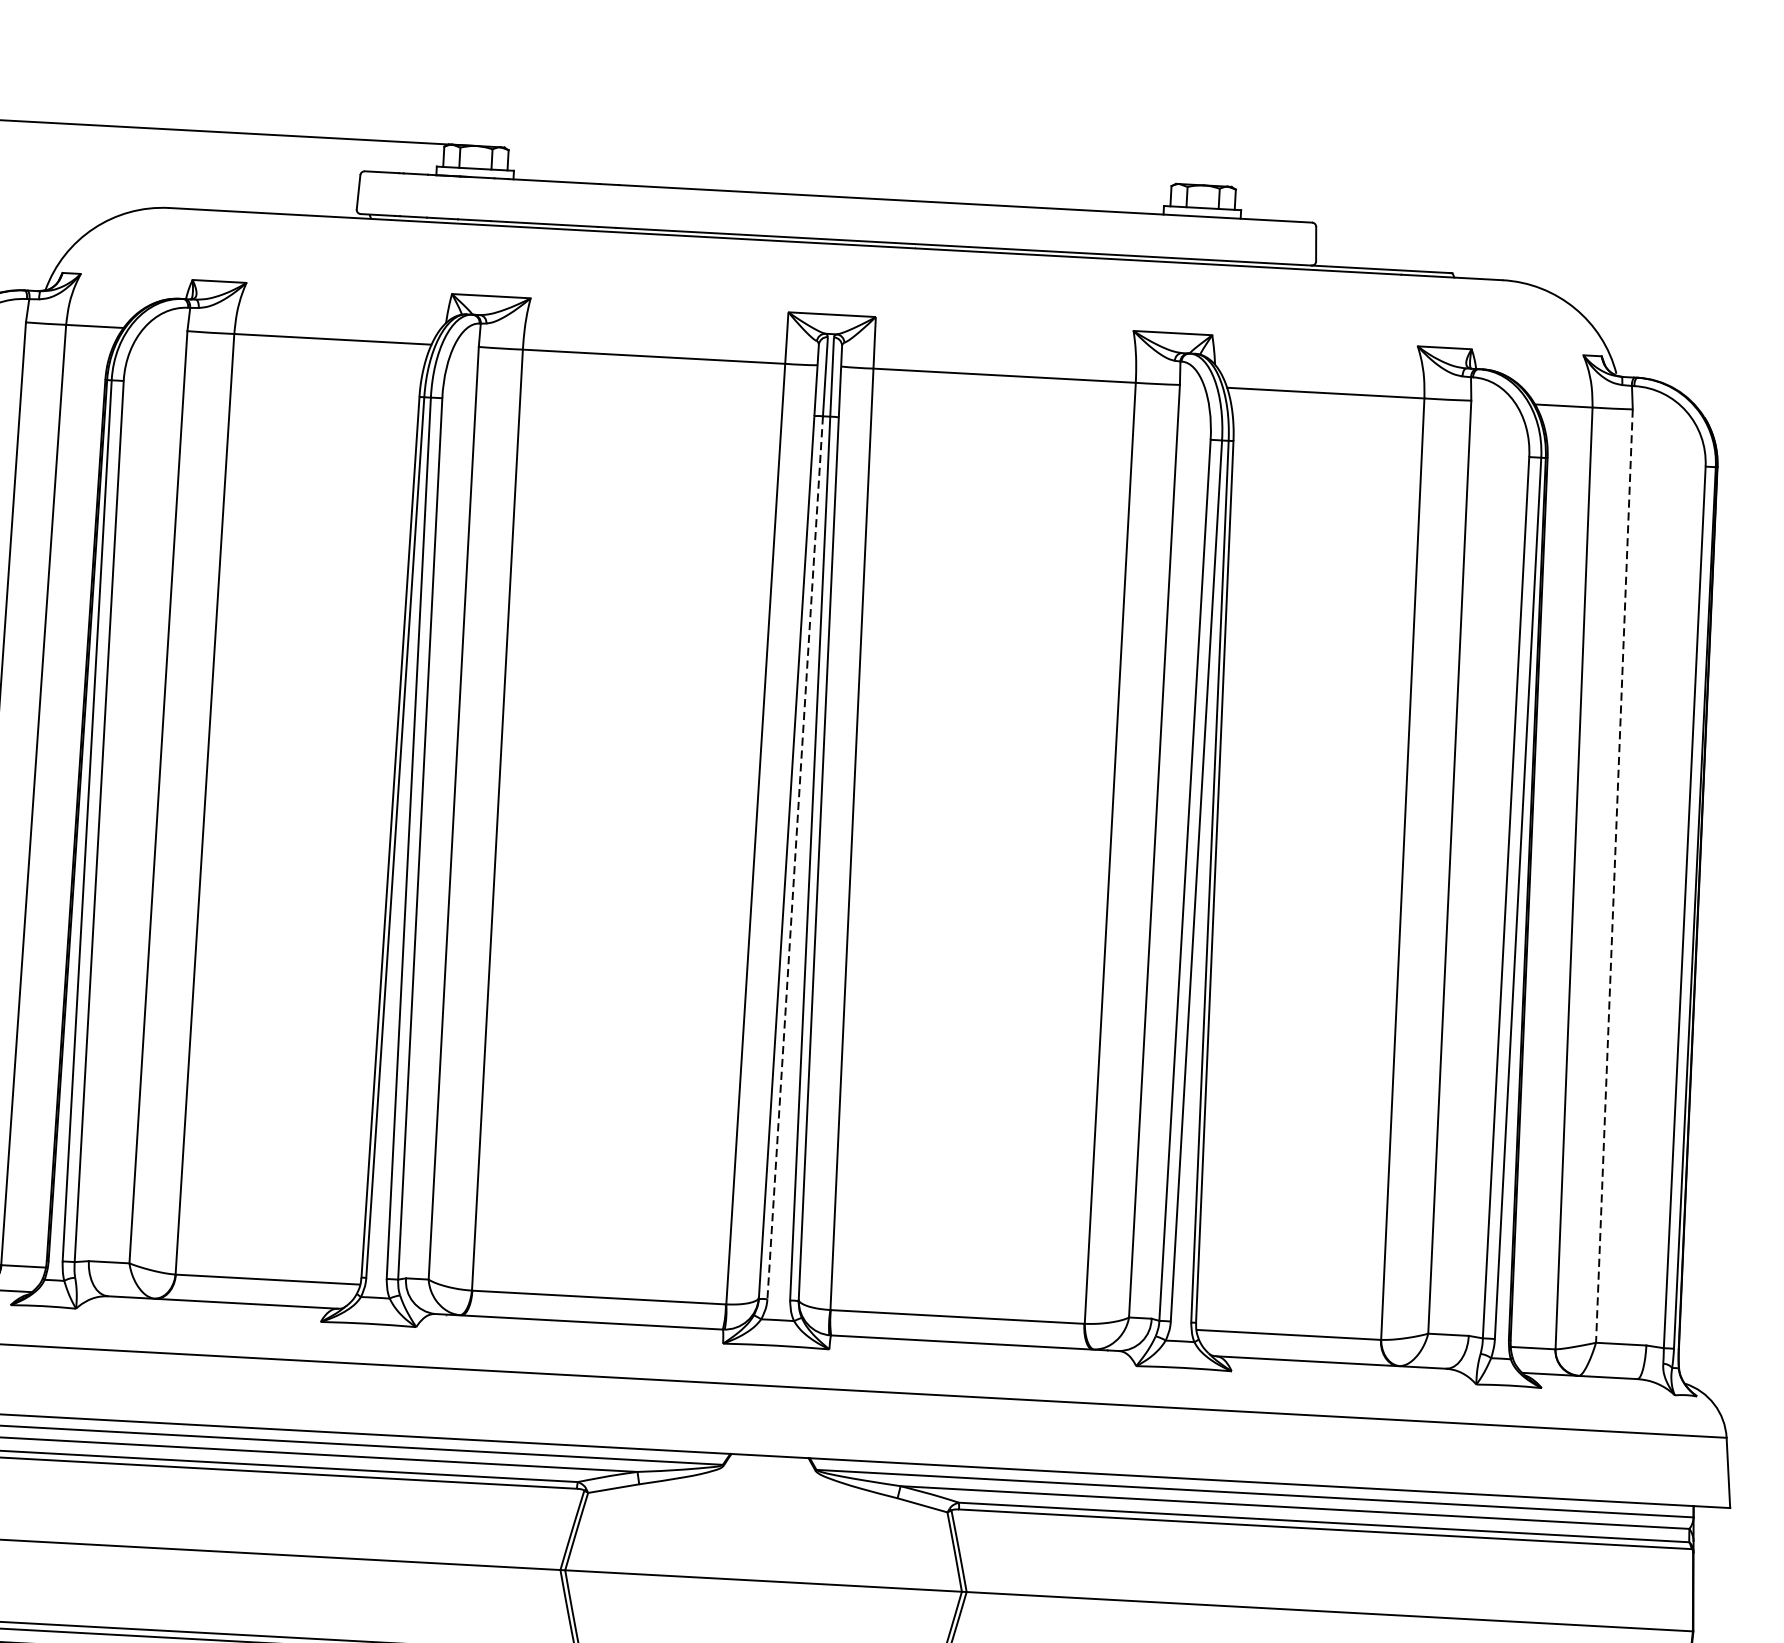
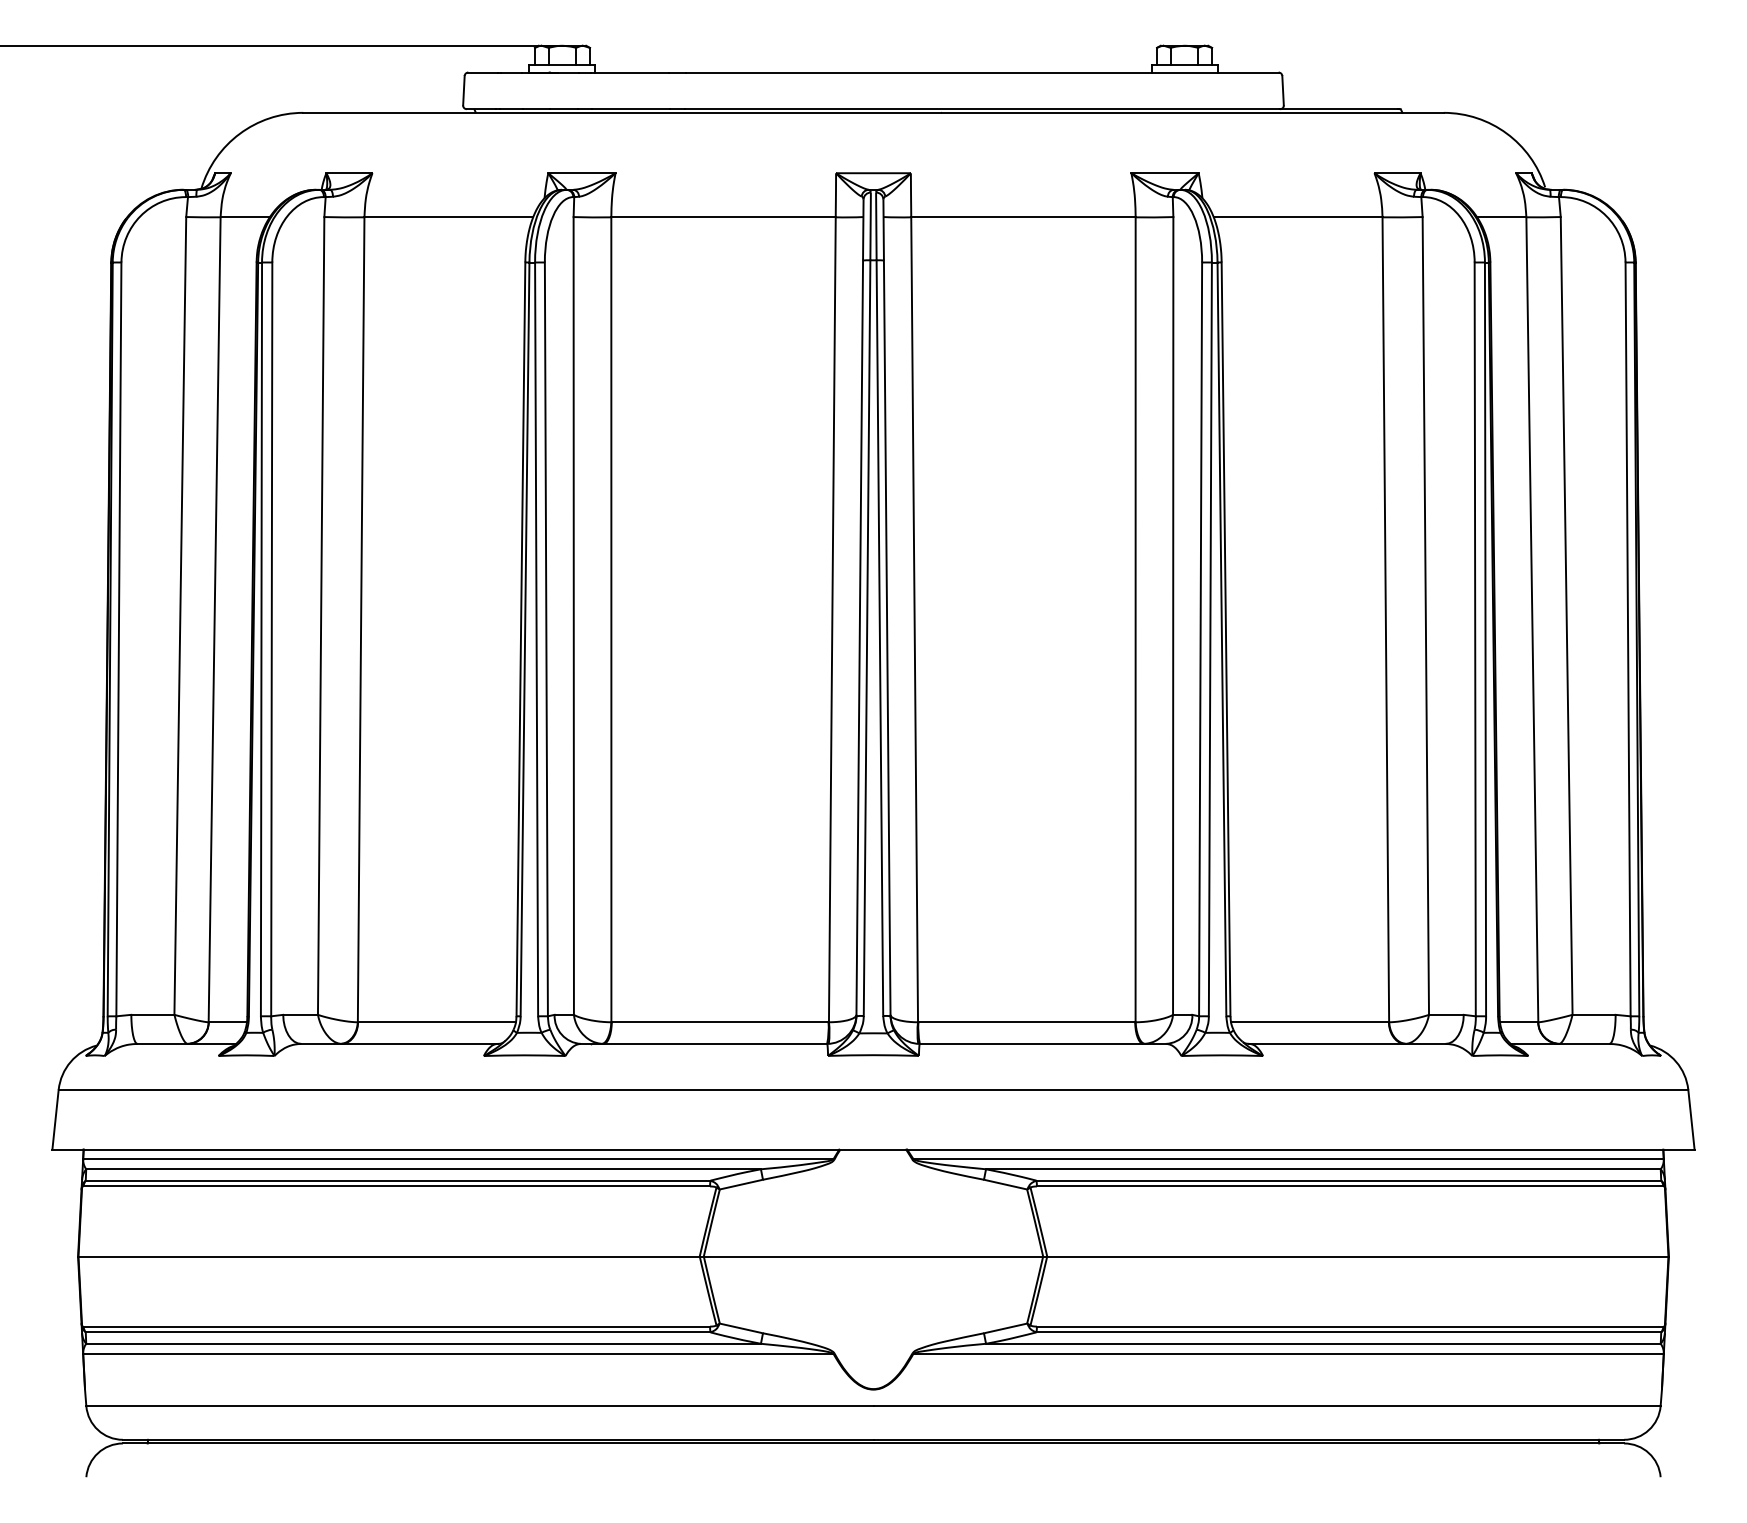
line: (795, 858) -> (867, 638), dashed -> solid
line: (1614, 875) -> (1566, 615), dashed -> solid

